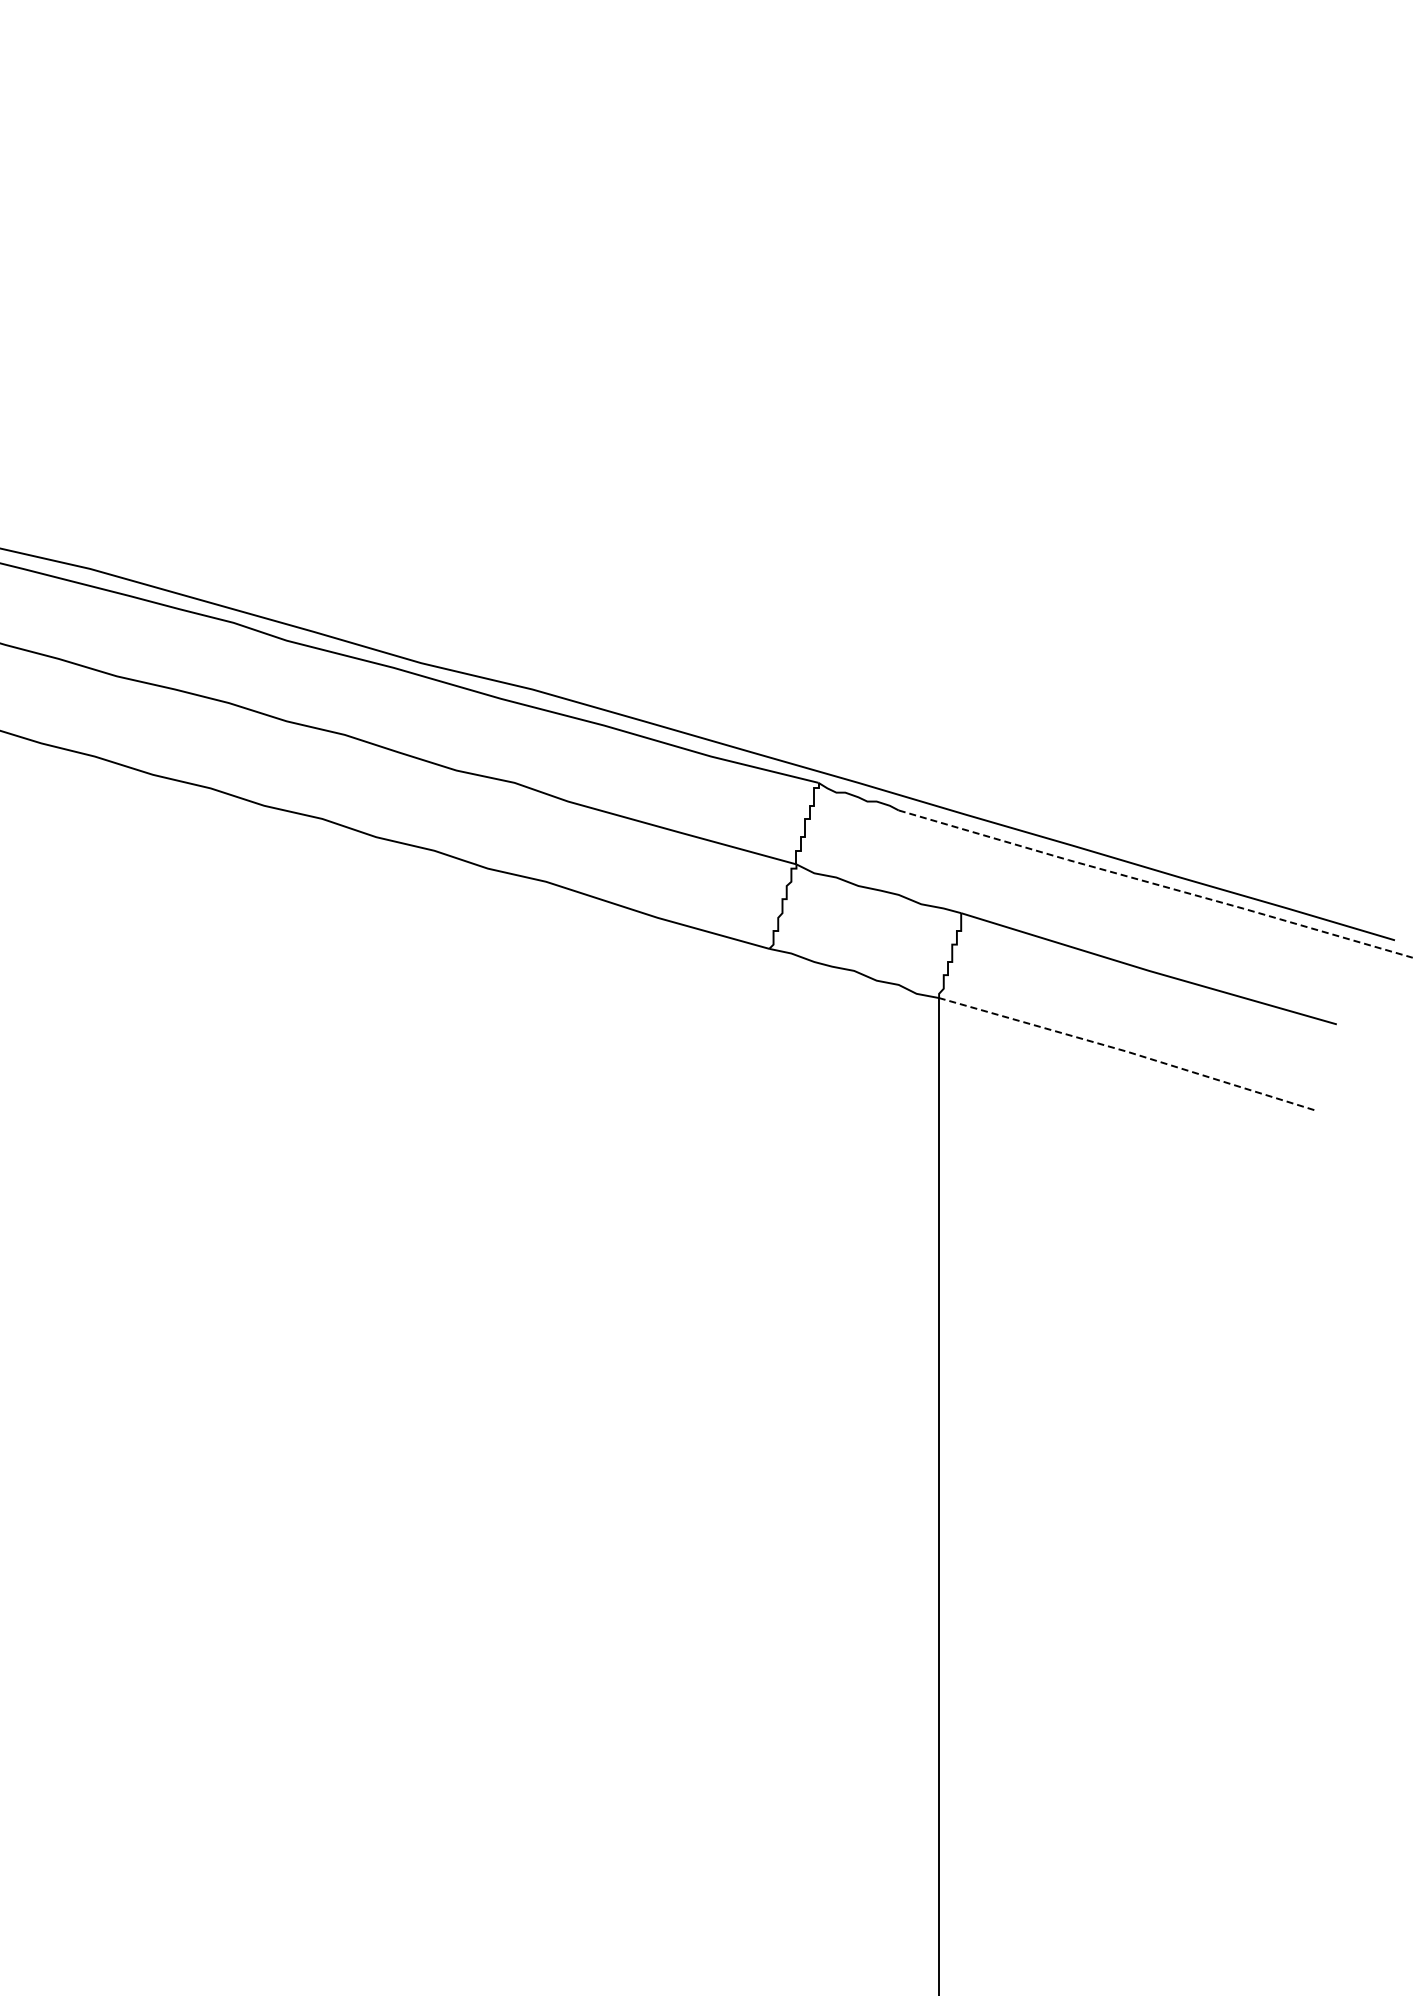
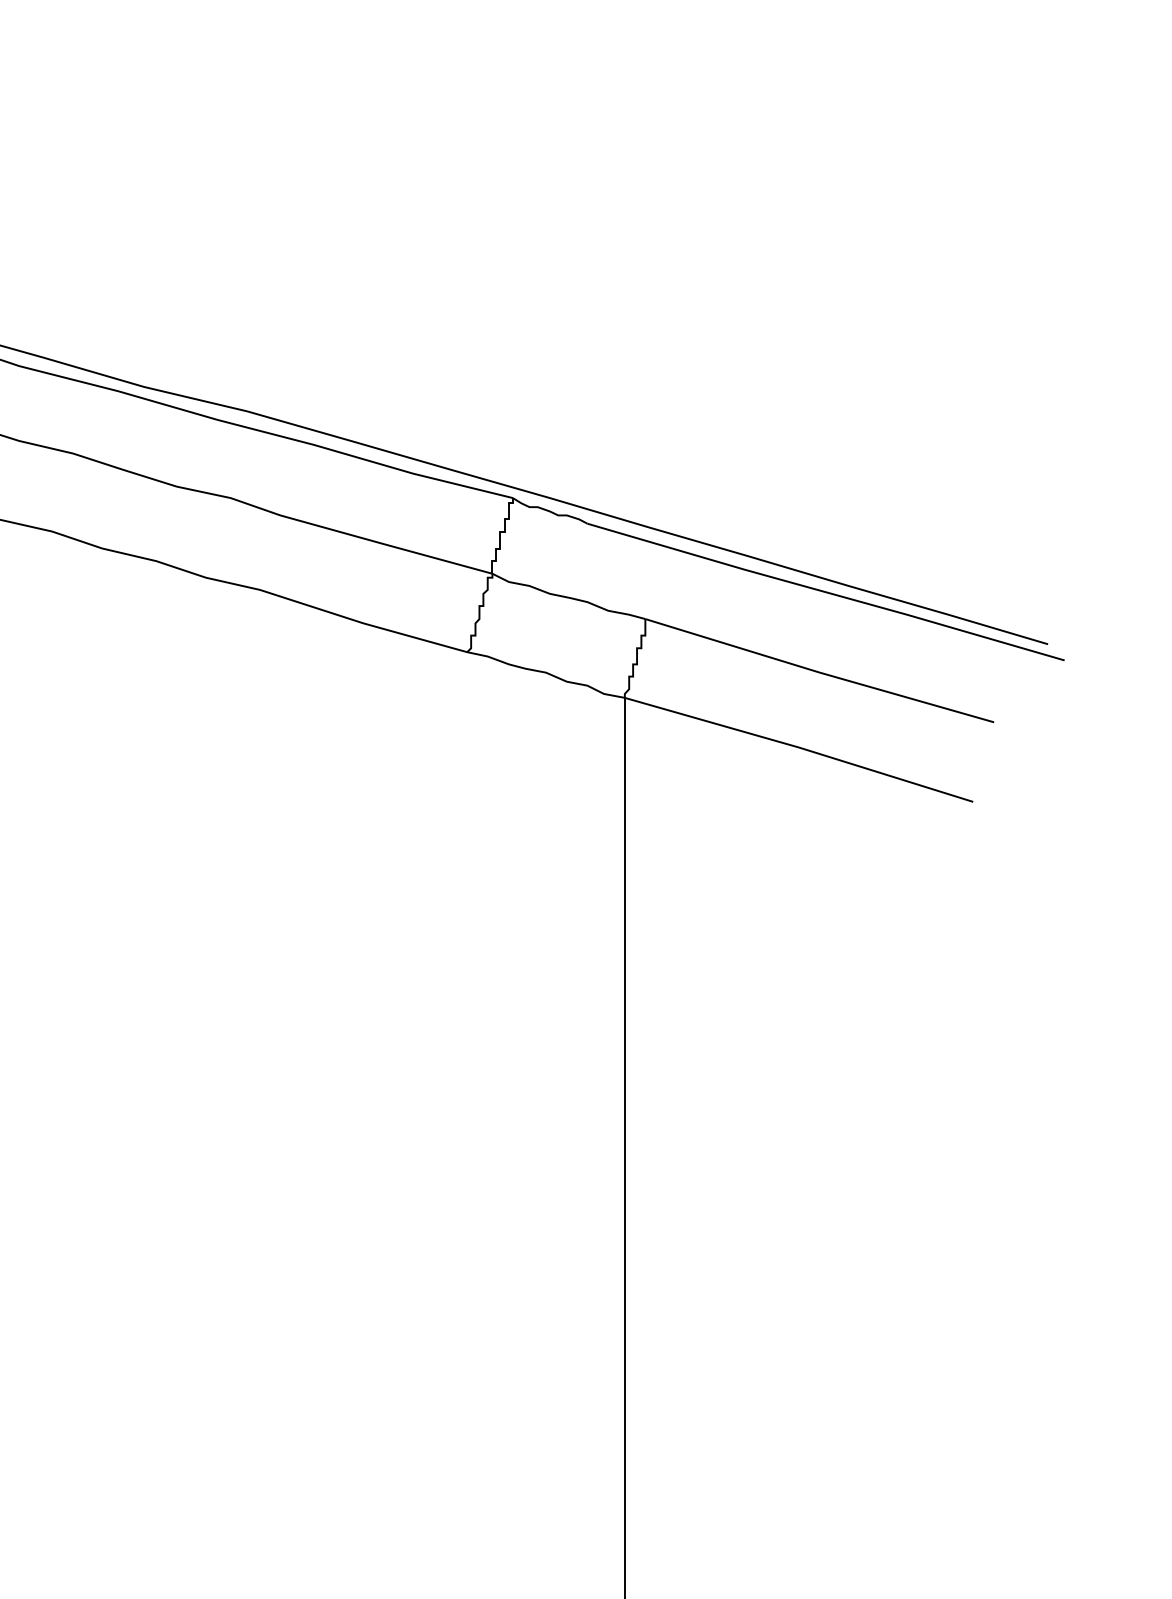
line: (1155, 884) -> (825, 592), dashed -> solid
line: (1126, 1051) -> (798, 747), dashed -> solid

